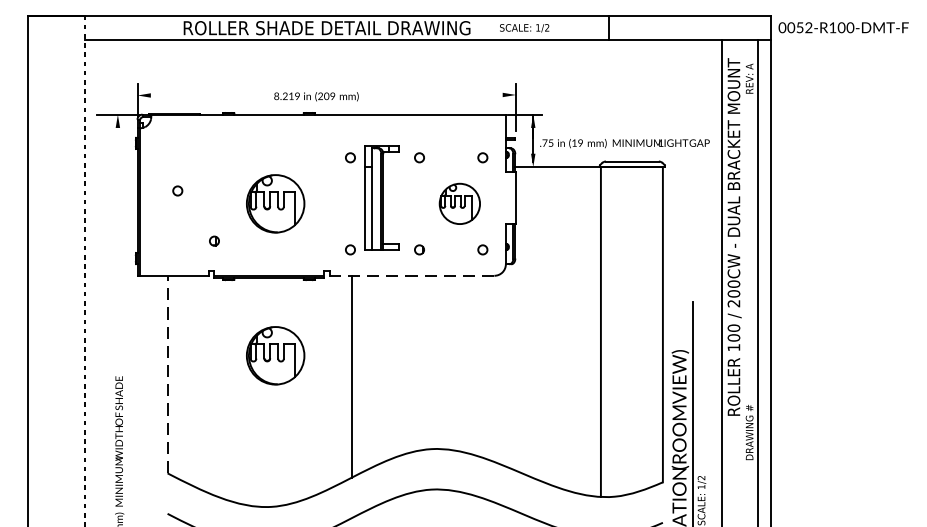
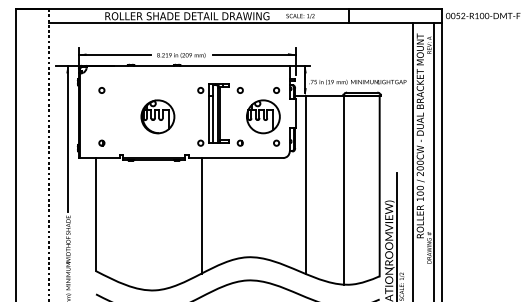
line: (199, 94) -> (114, 54), added
line: (442, 94) -> (253, 54), added
circle: (177, 191) -> (101, 90), moved
part: (460, 203) -> (263, 116), size x1.43
part: (213, 239) -> (101, 142), moved
line: (117, 241) -> (67, 138), added
line: (411, 276) -> (235, 158), dashed -> solid
line: (533, 322) -> (305, 184), added
part: (274, 355) -> (157, 203), removed
line: (168, 374) -> (96, 214), dashed -> solid

